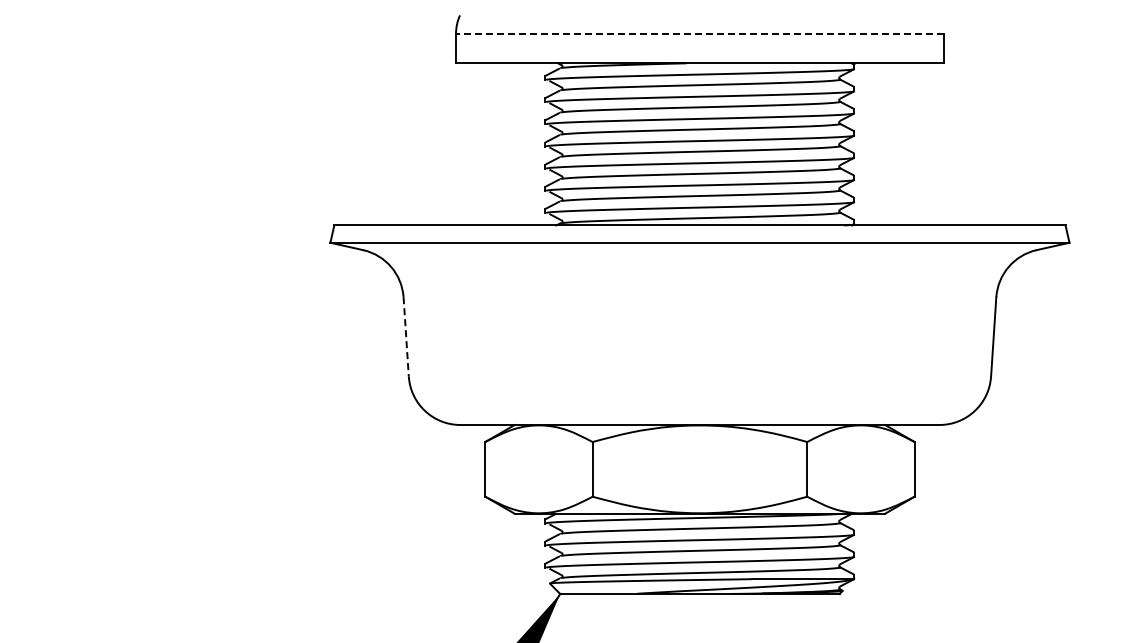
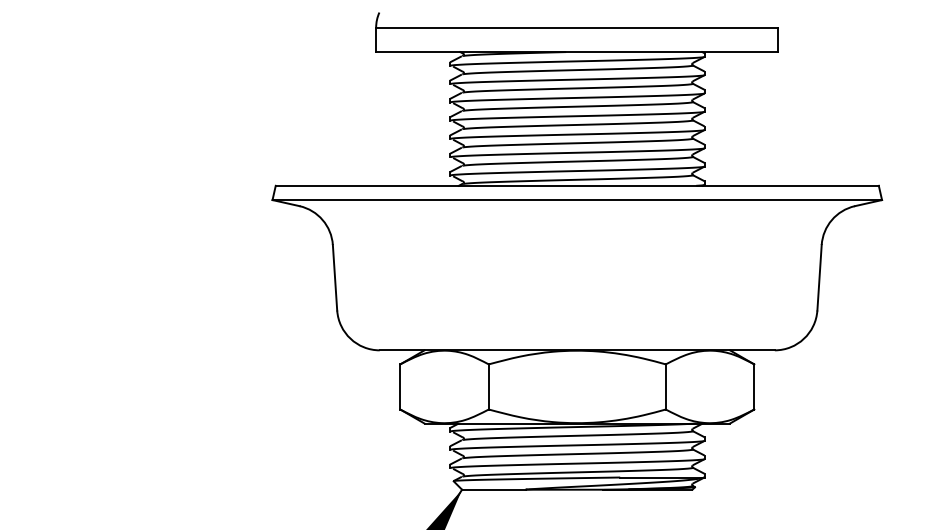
line: (699, 33) -> (576, 27), dashed -> solid
line: (406, 336) -> (335, 277), dashed -> solid

